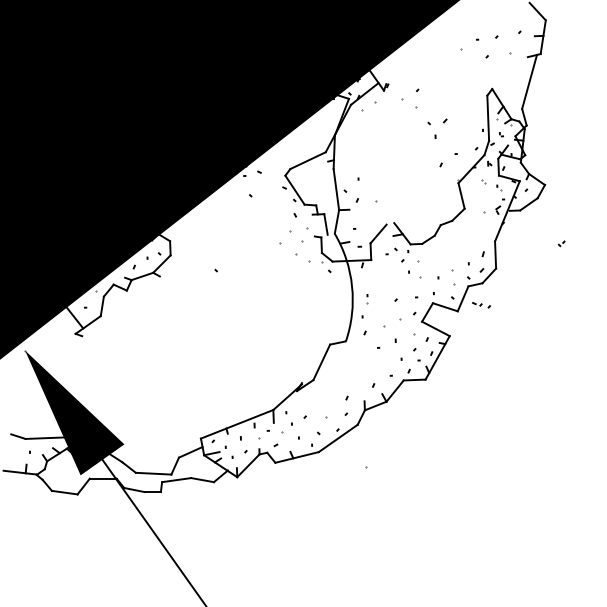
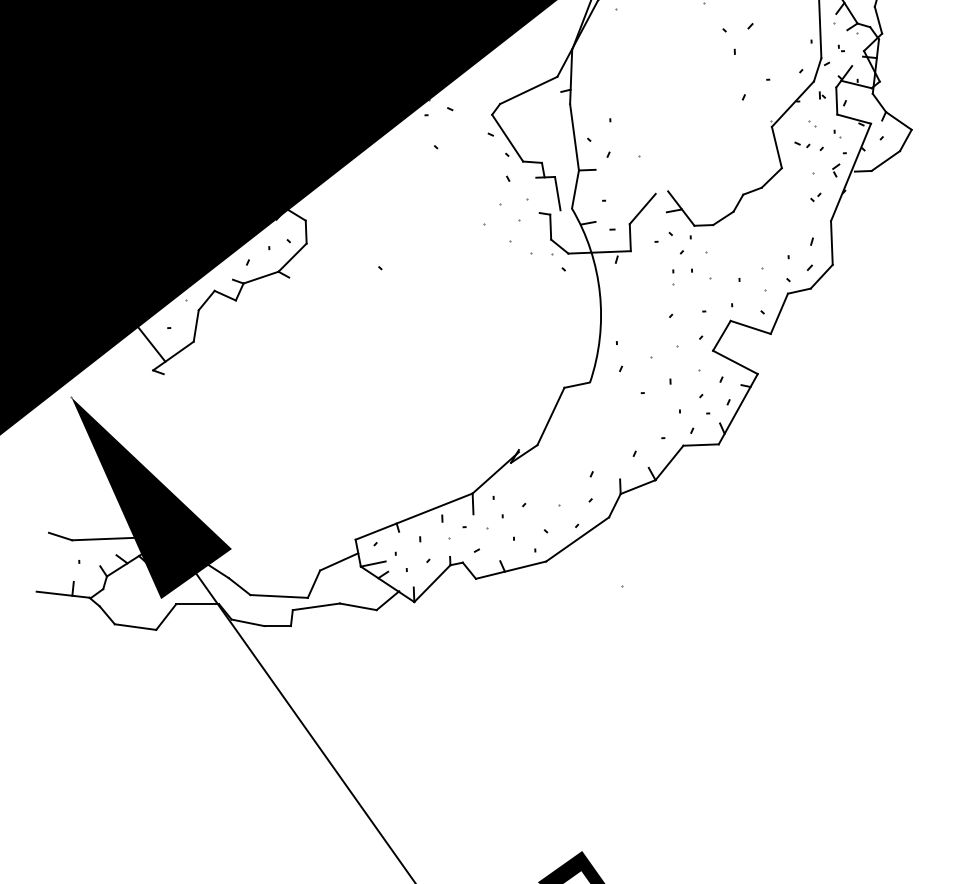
part: (561, 243) -> (815, 196), moved
part: (367, 299) -> (673, 277), moved
part: (481, 305) -> (809, 146), moved

